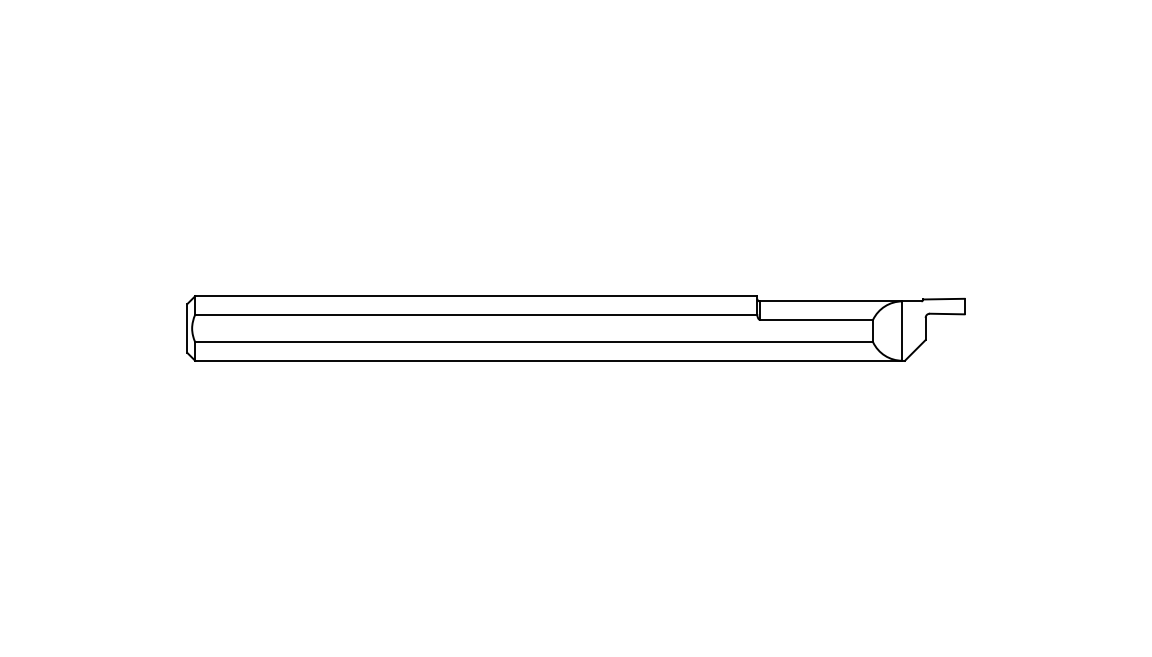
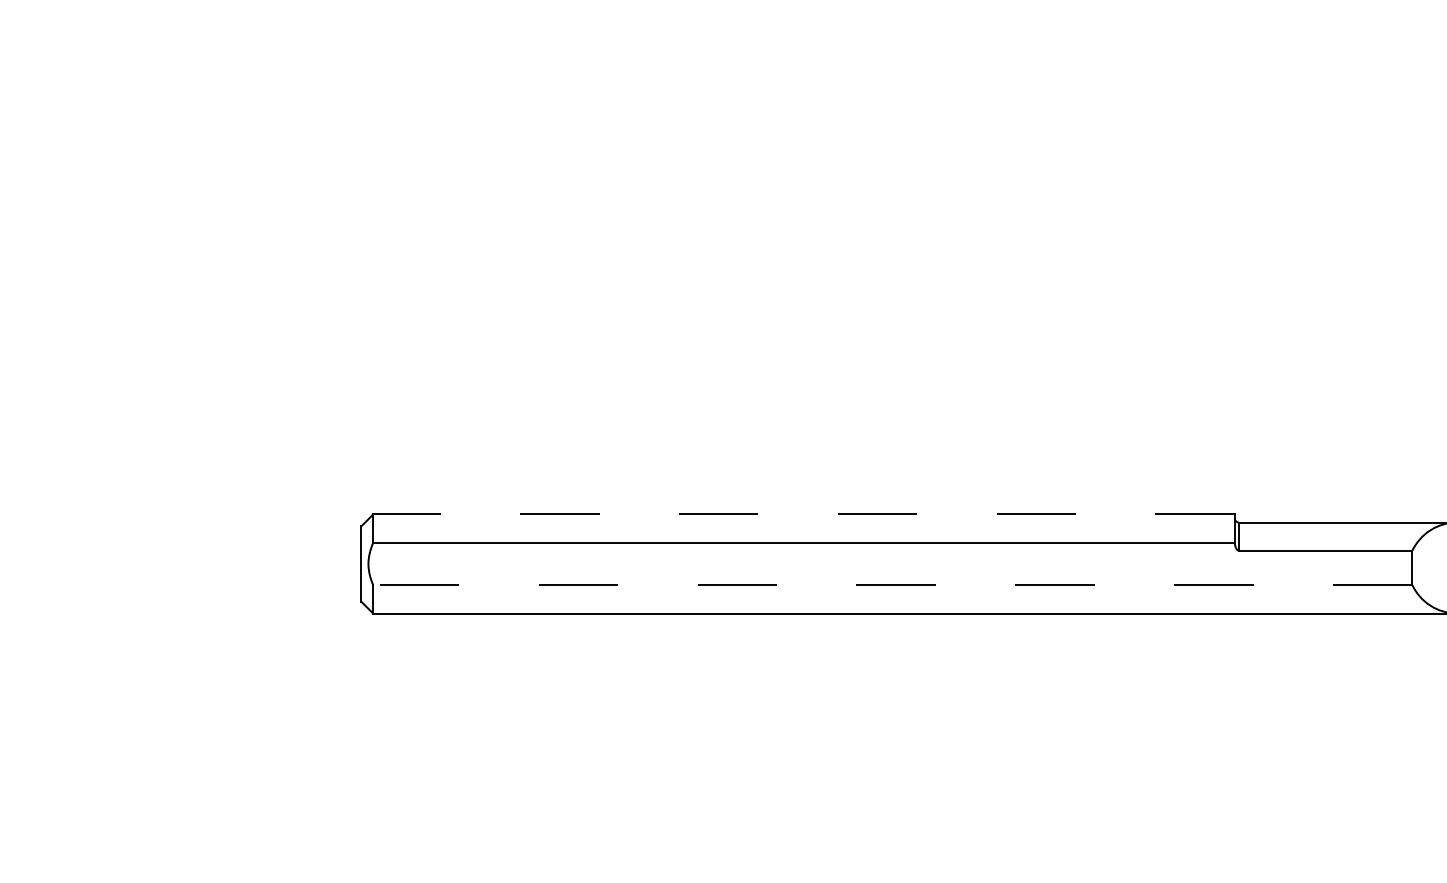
line: (475, 296) -> (802, 514), solid -> dashed
line: (534, 342) -> (893, 585), solid -> dashed

